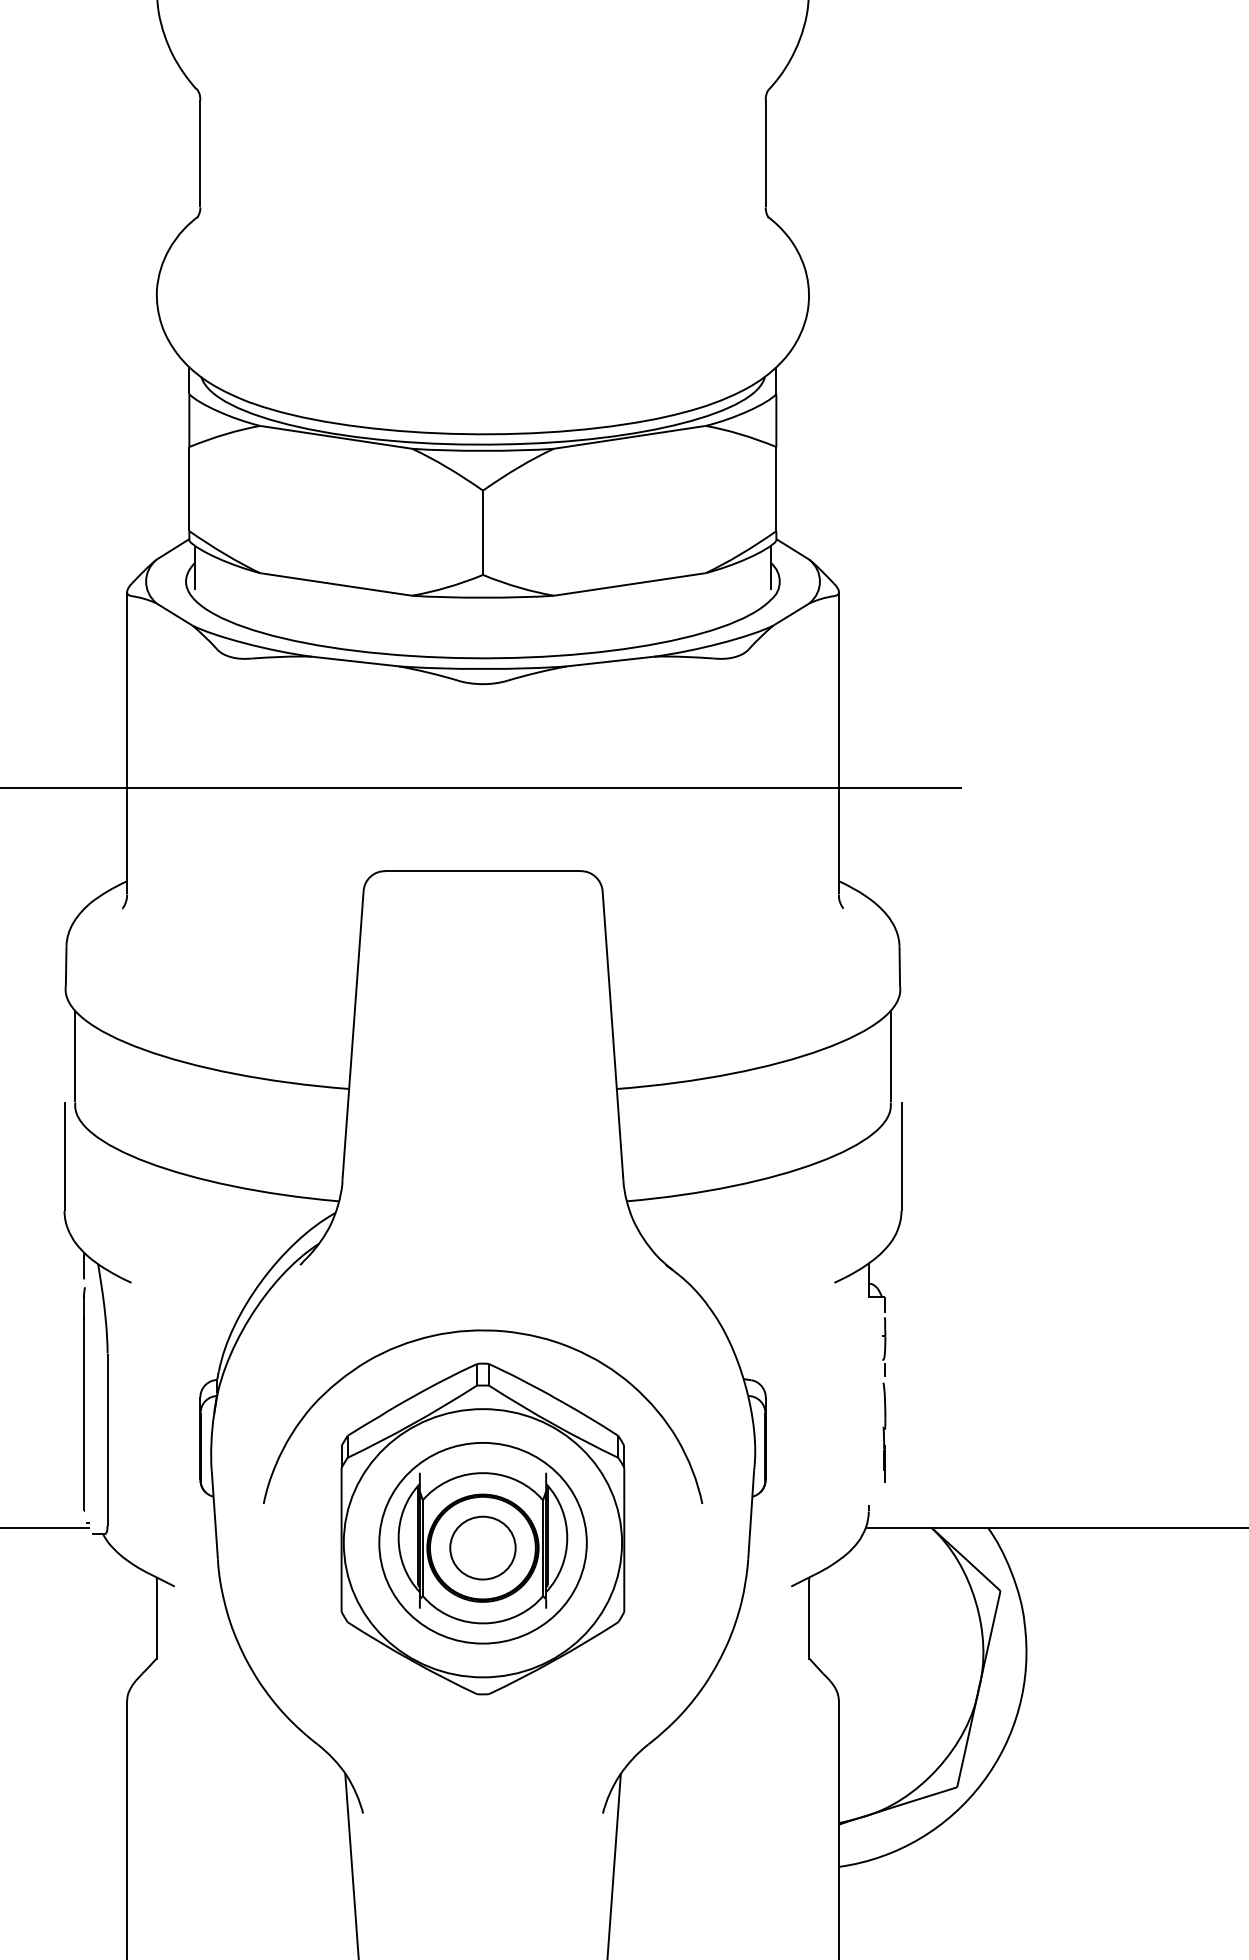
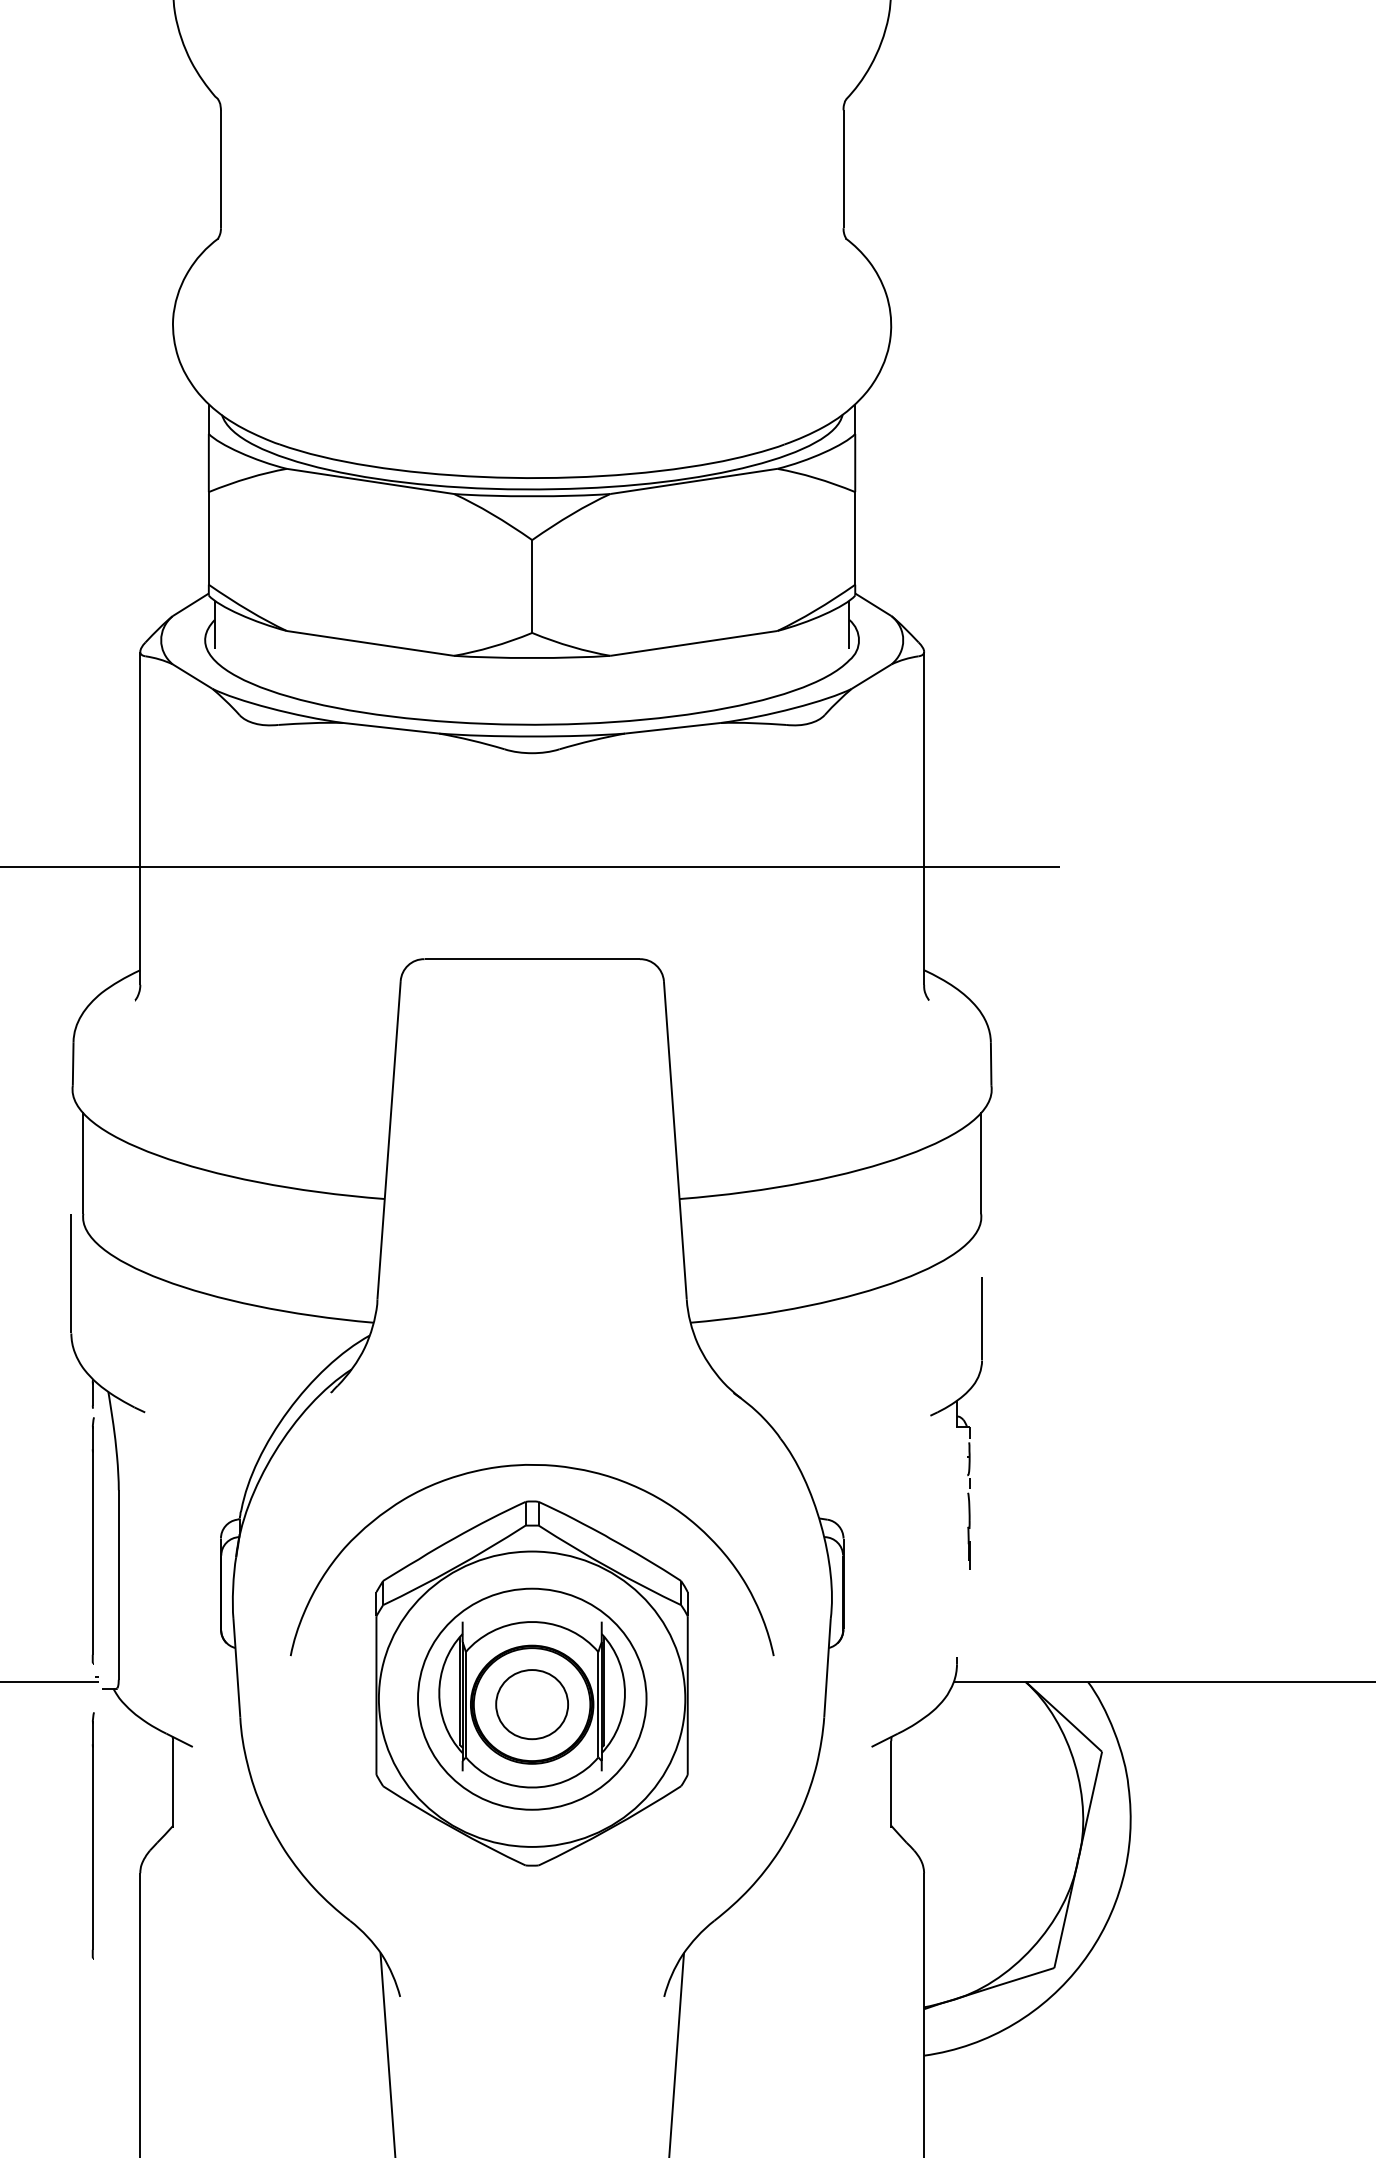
part: (868, 1292) -> (956, 1423), size x0.7
part: (83, 1666) -> (92, 1835), added

